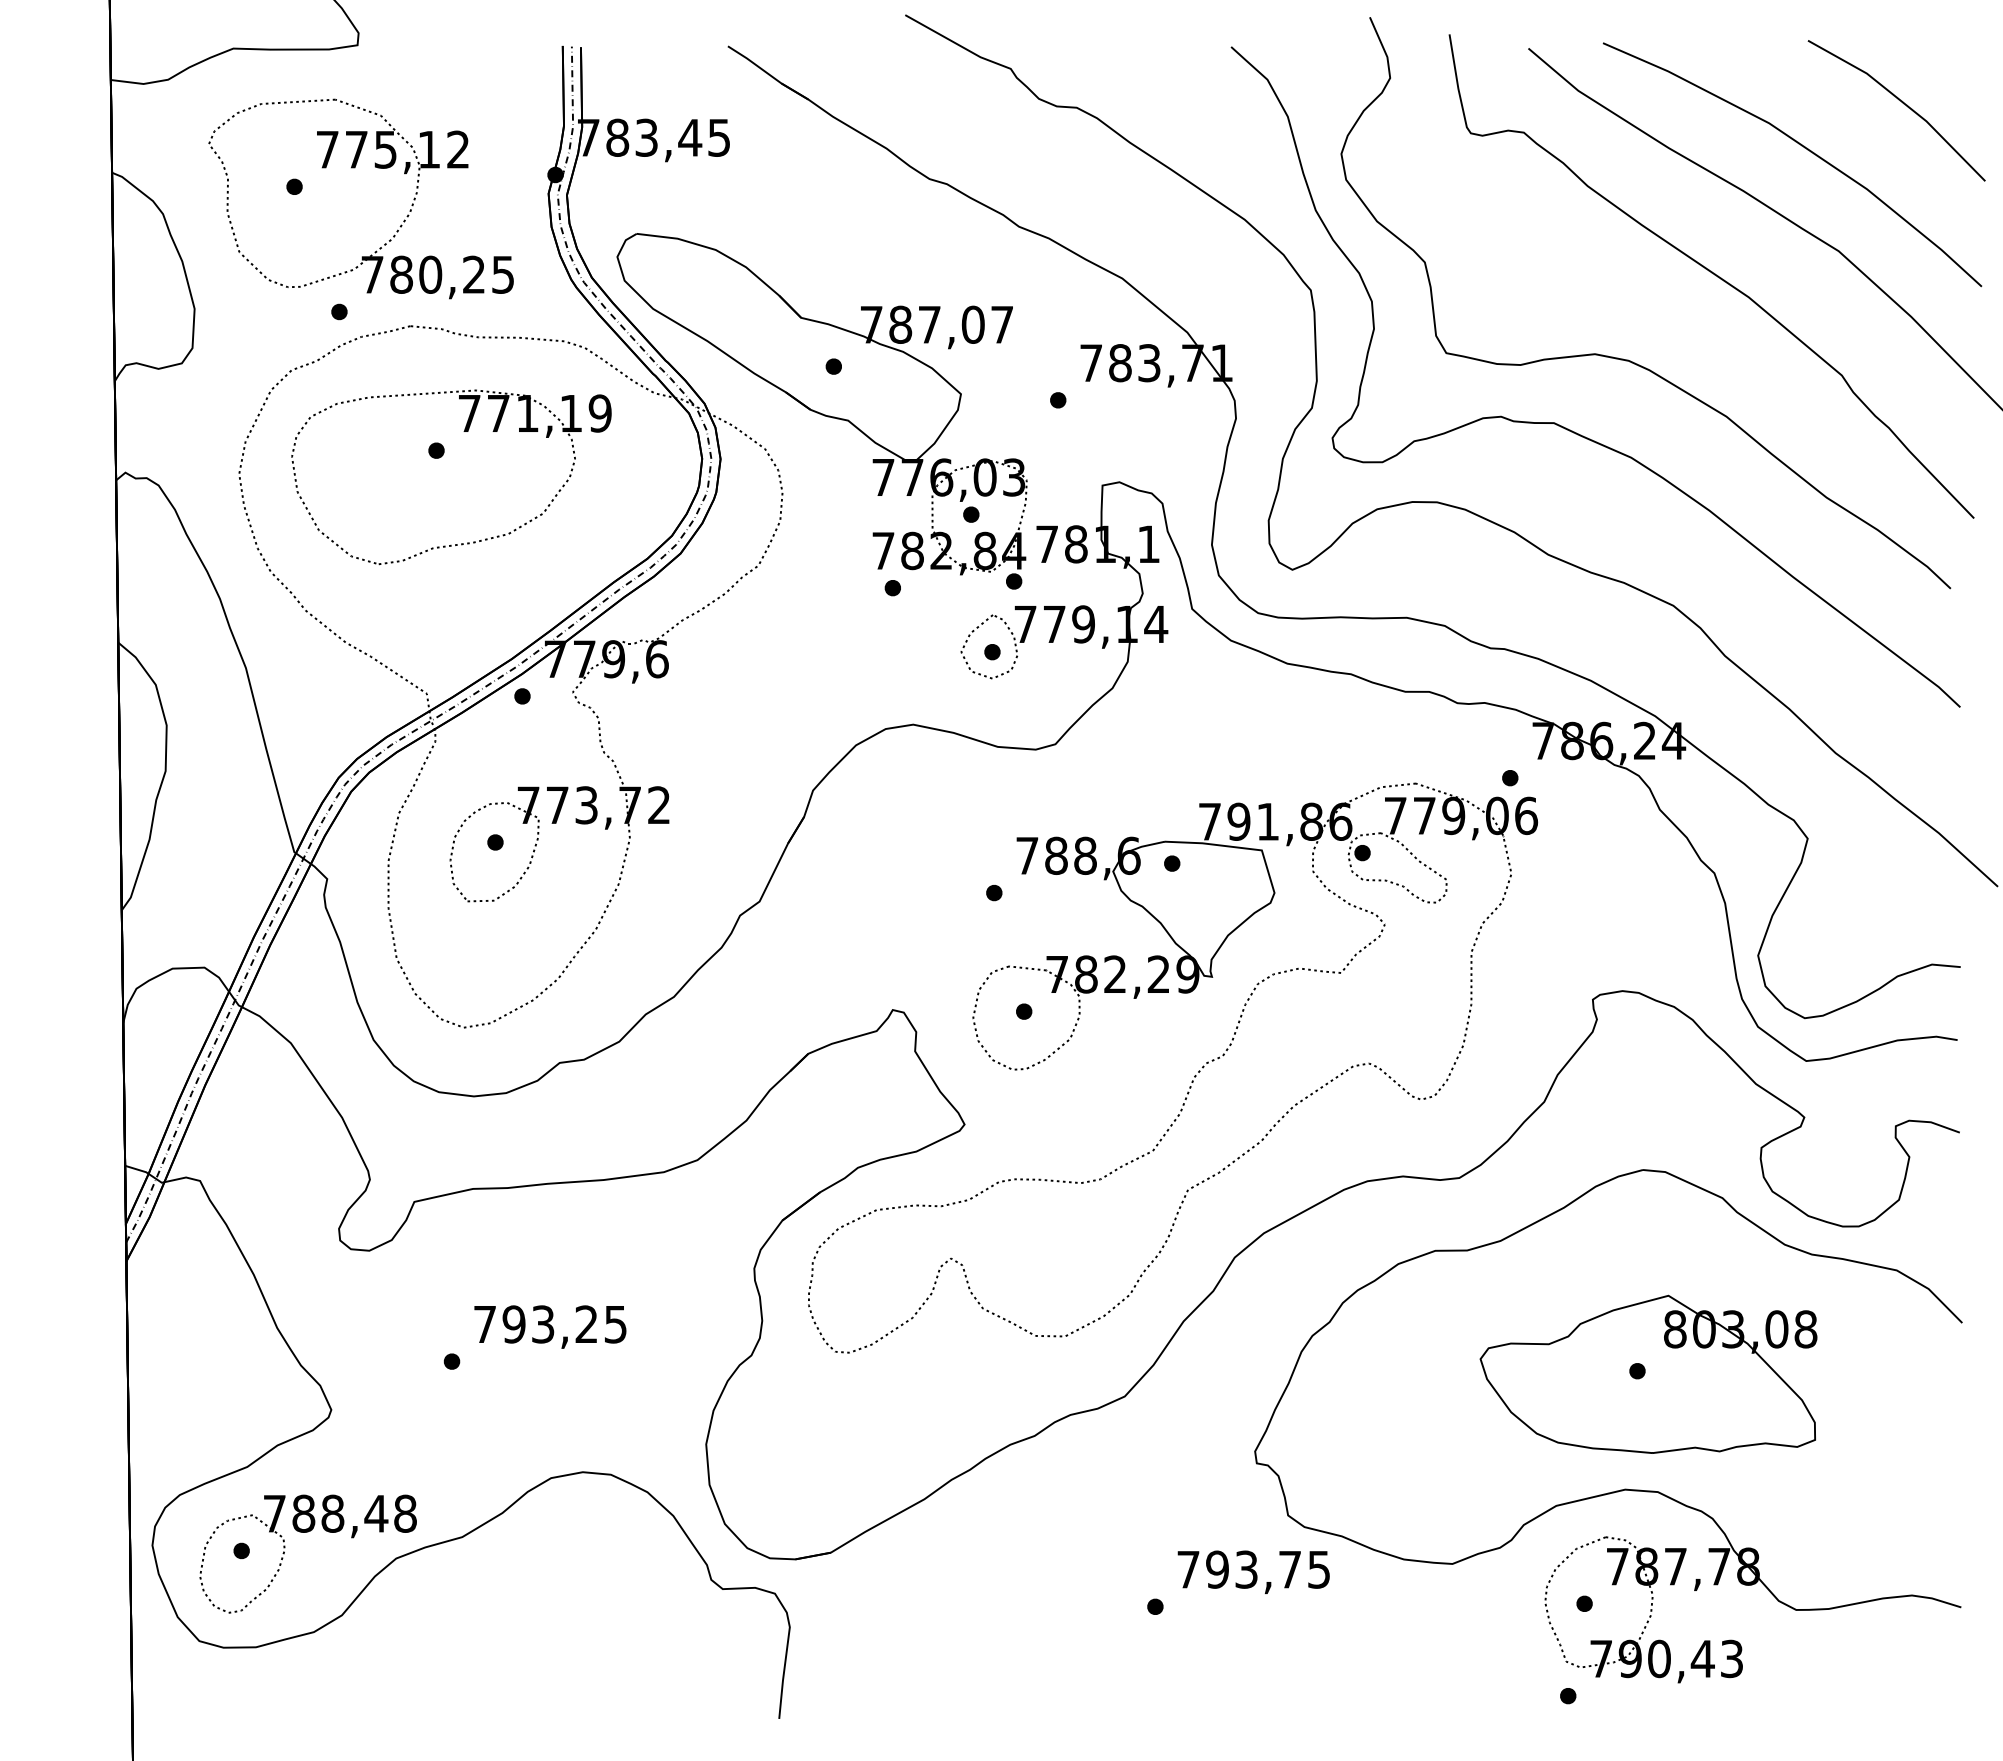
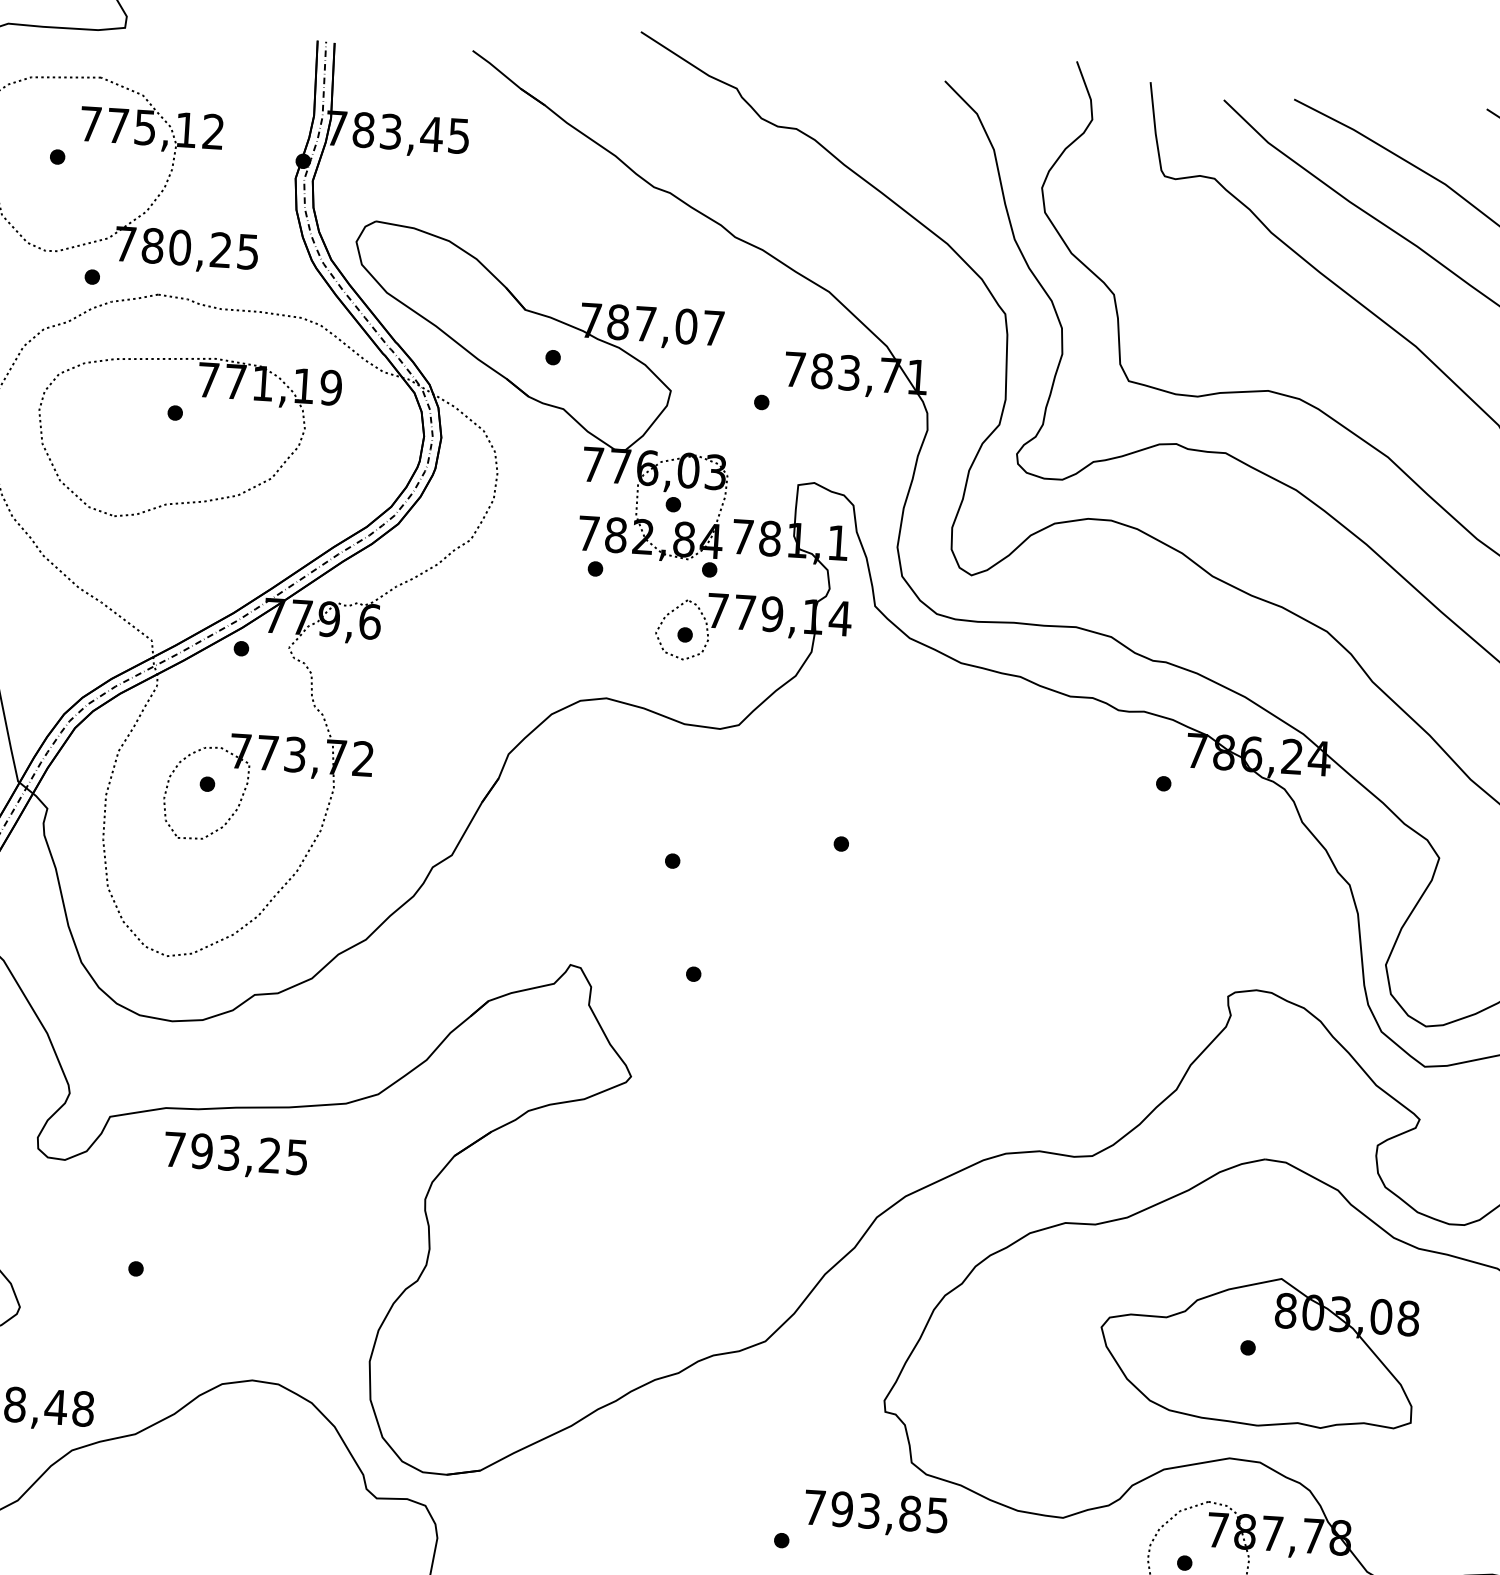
part: (1194, 1075) -> (849, 1044), removed
text: (550, 1326) -> (235, 1155), moved
text: (1289, 1569) -> (909, 1513), 793,75 -> 793,85

